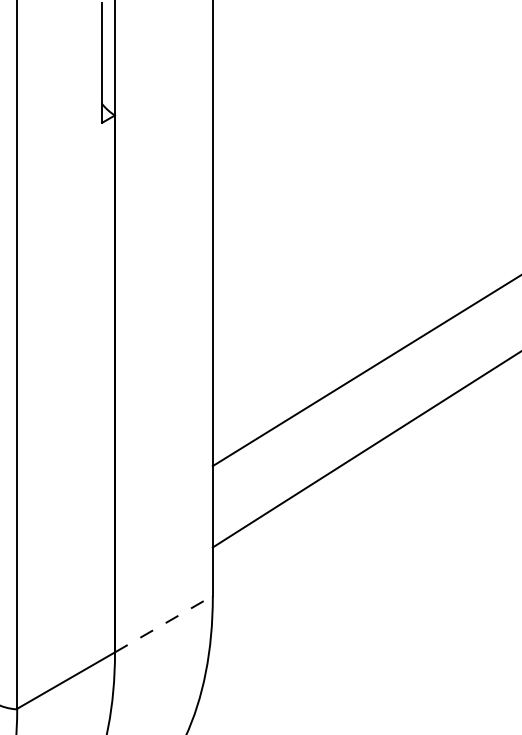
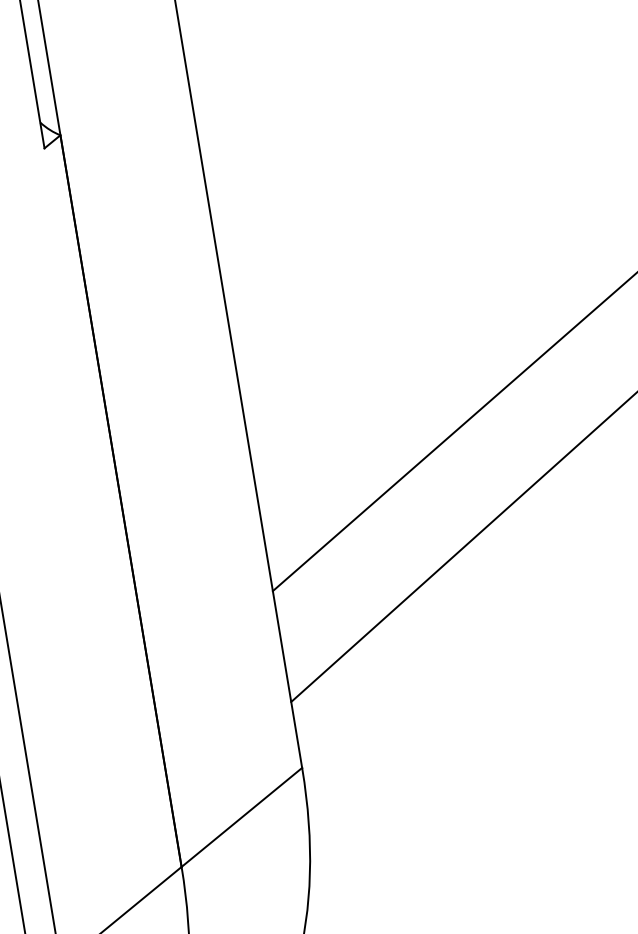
line: (164, 623) -> (242, 816), dashed -> solid

